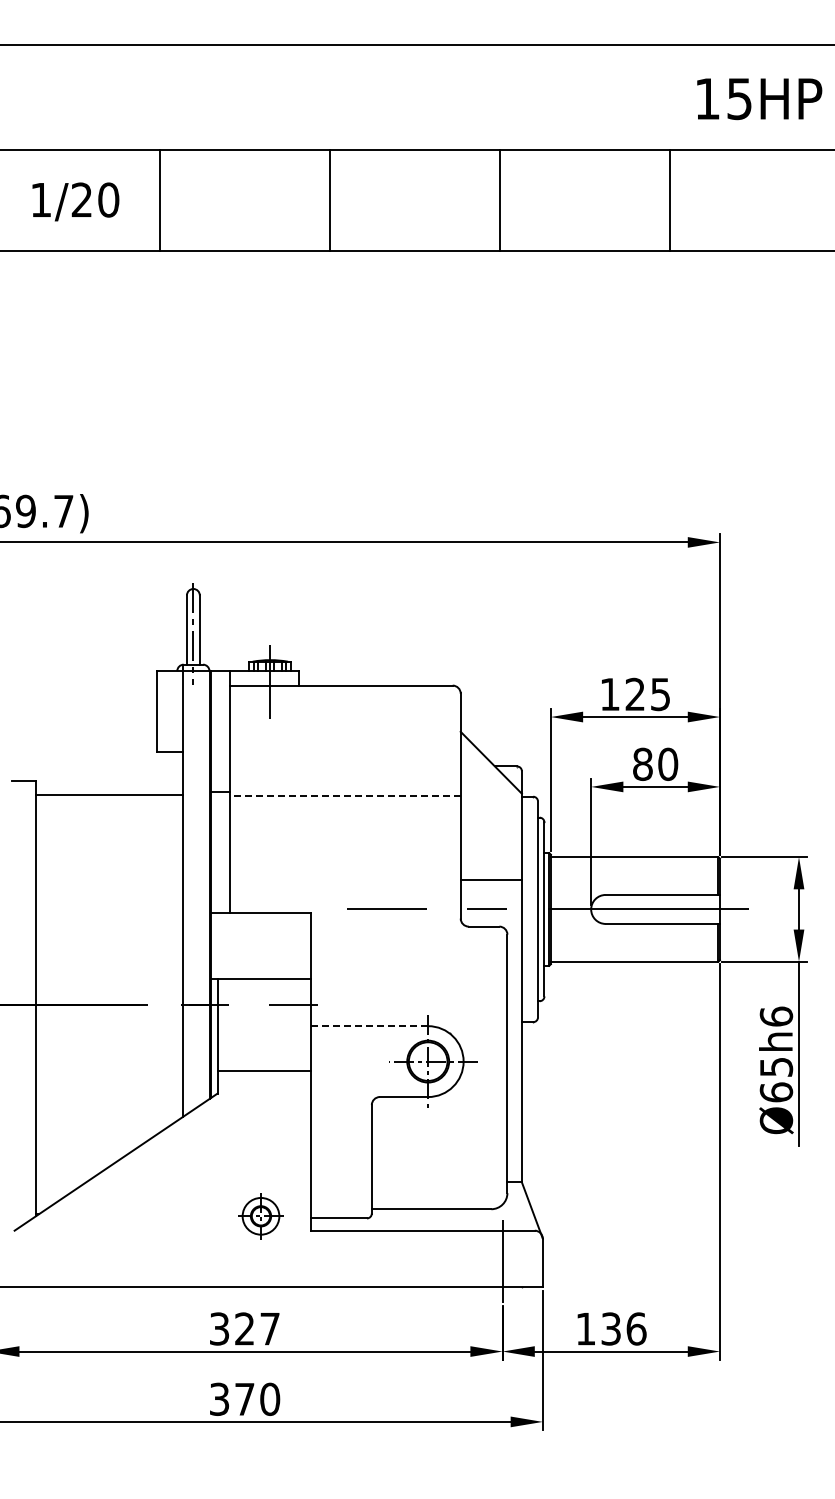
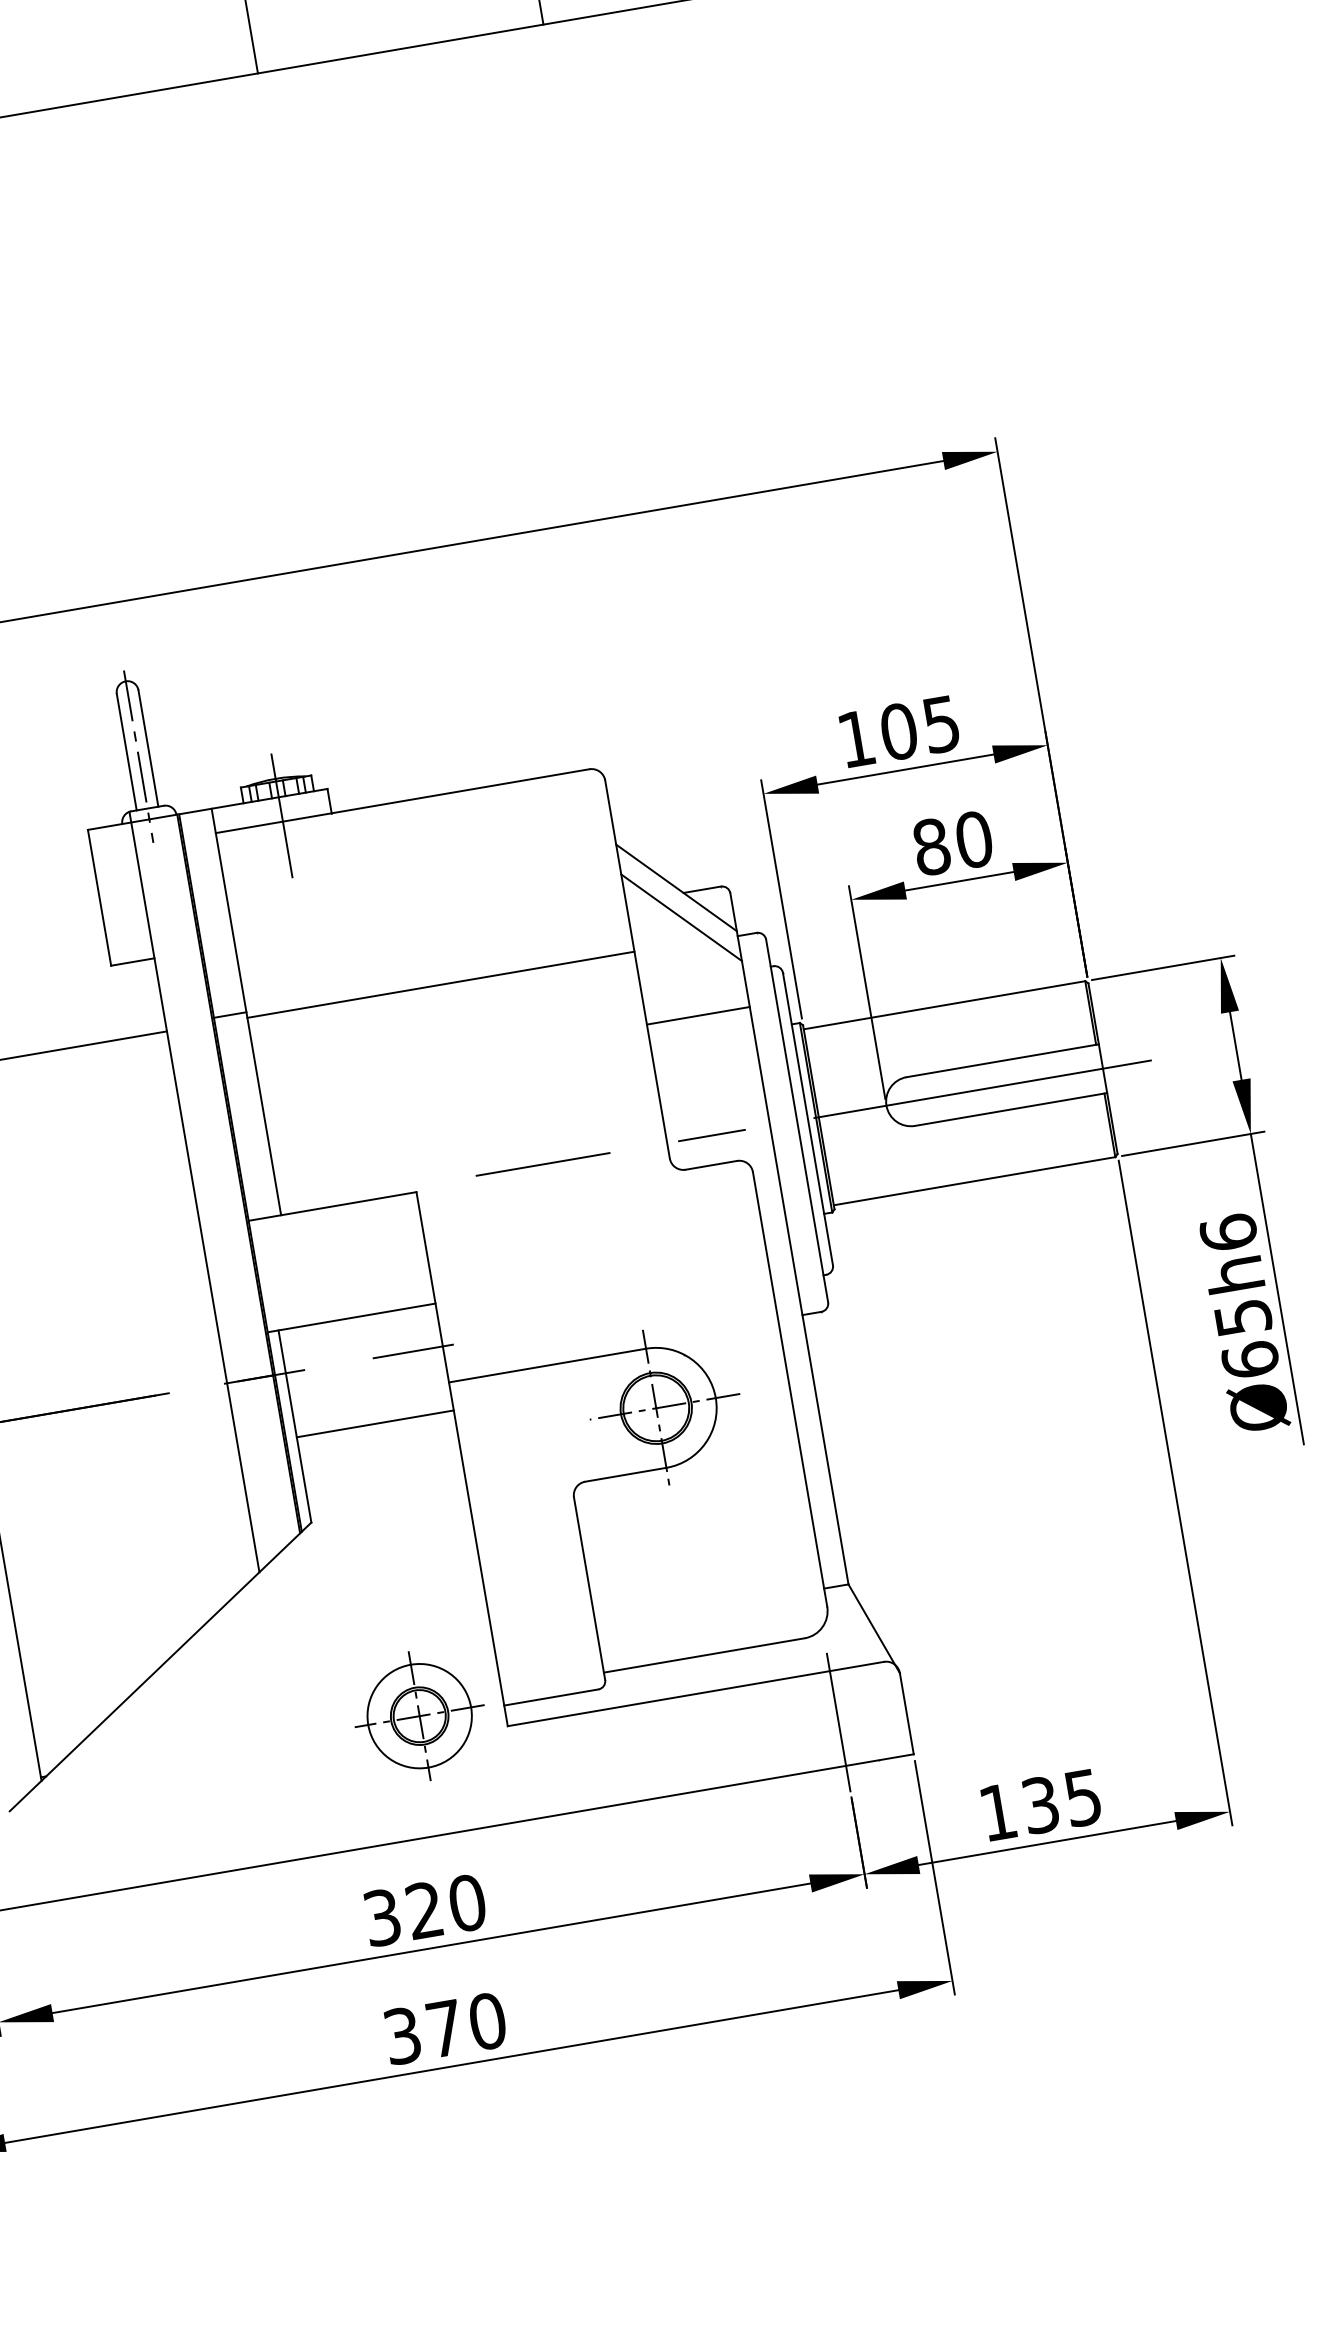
text: (635, 694) -> (899, 731), 125 -> 105
line: (490, 780) -> (680, 917), added
line: (345, 795) -> (440, 984), dashed -> solid
line: (490, 879) -> (696, 1015), moved
line: (369, 1026) -> (547, 1366), dashed -> solid
line: (263, 1070) -> (373, 1423), moved
part: (260, 1216) -> (418, 1716), size x1.67
text: (270, 1328) -> (467, 1902), 327 -> 320
text: (636, 1328) -> (1083, 1797), 136 -> 135

